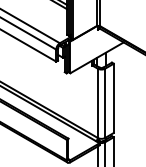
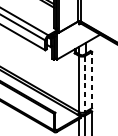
line: (113, 98) -> (91, 80), solid -> dashed
line: (105, 103) -> (85, 84), solid -> dashed

